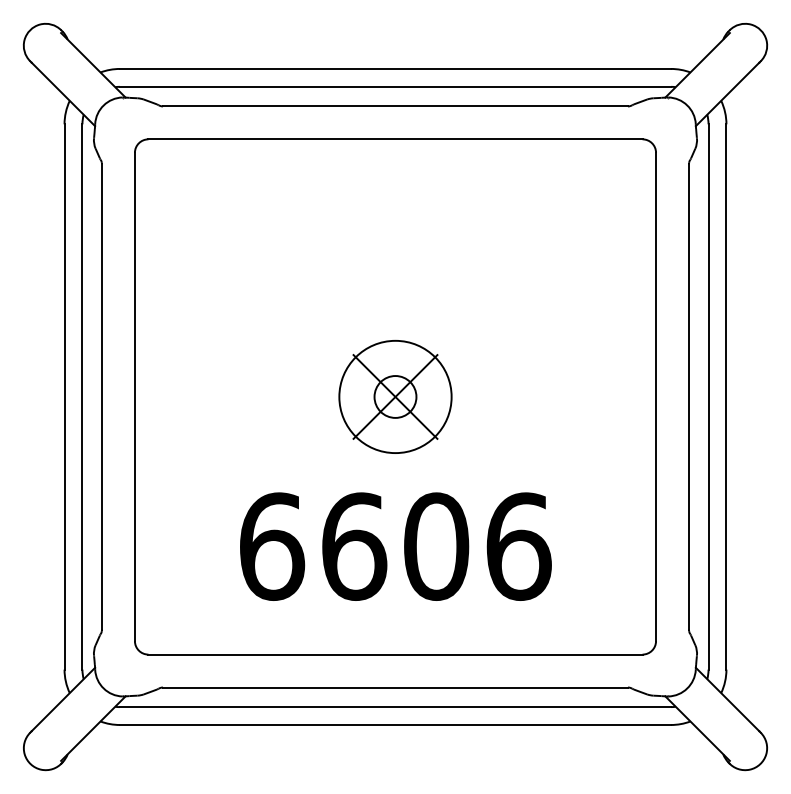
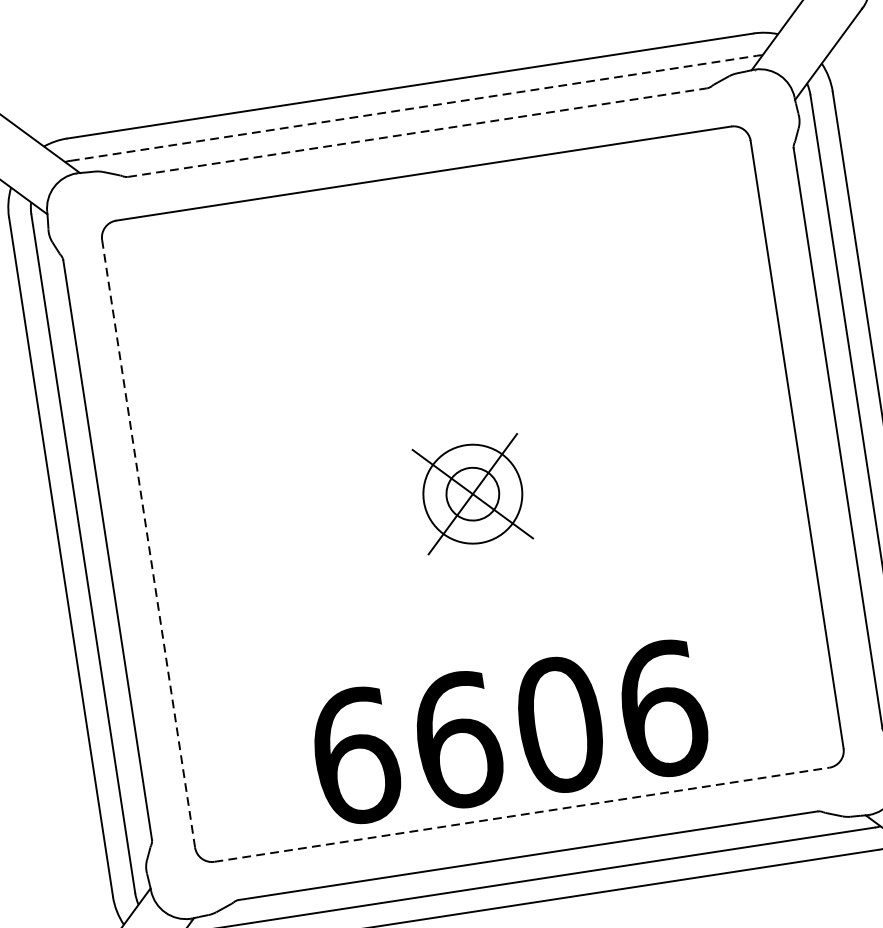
line: (395, 86) -> (413, 107), solid -> dashed
line: (395, 106) -> (417, 132), solid -> dashed
line: (134, 396) -> (147, 543), solid -> dashed
circle: (395, 396) -> (472, 493), size x0.7
text: (395, 546) -> (509, 732), moved
line: (395, 654) -> (521, 814), solid -> dashed

